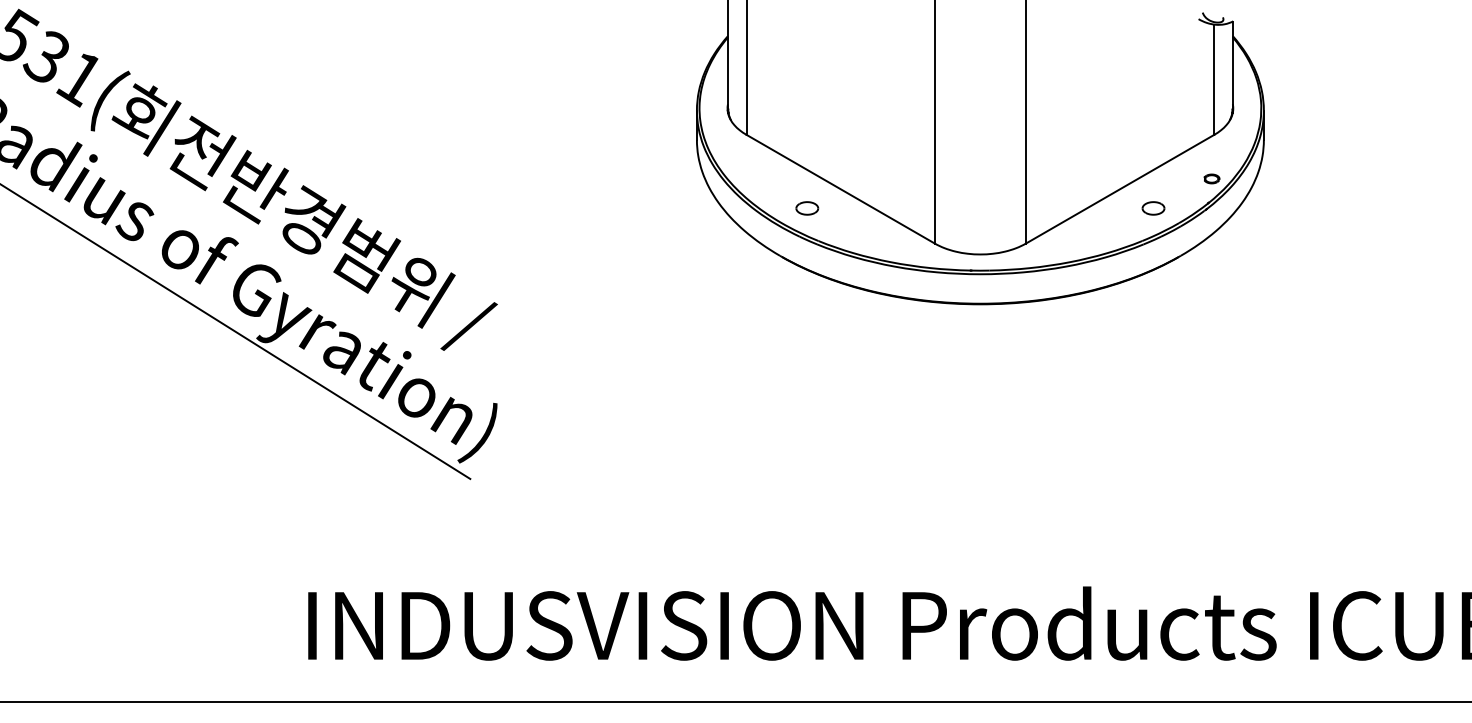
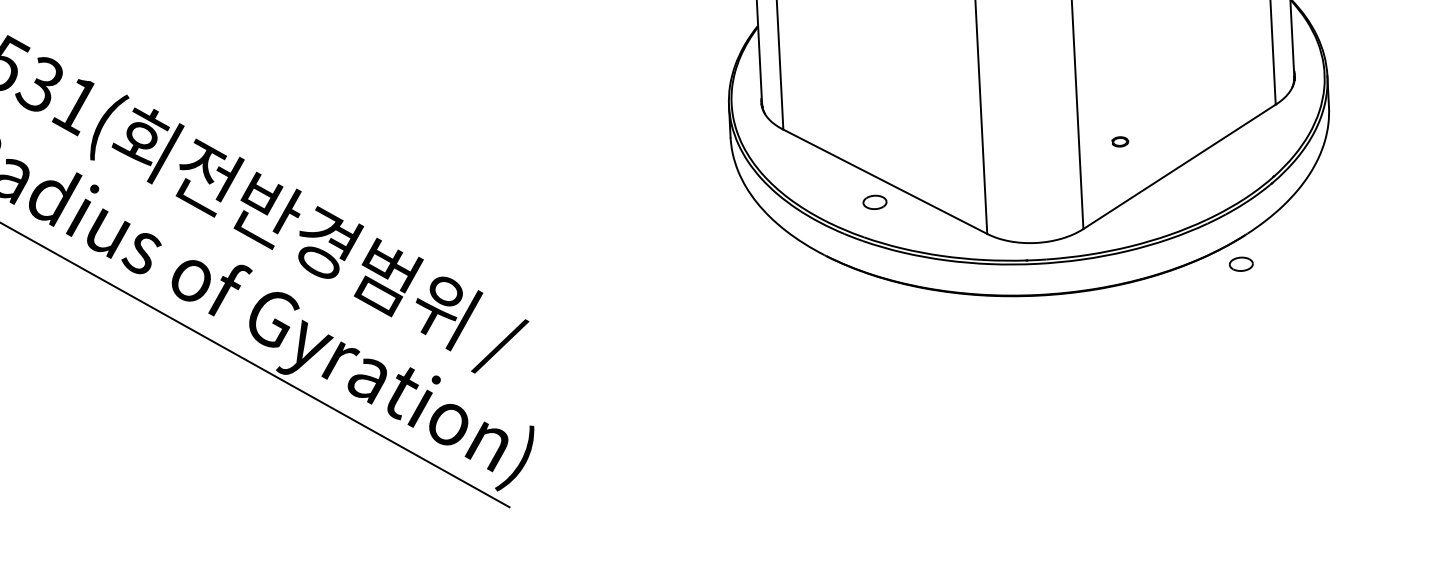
part: (1211, 178) -> (1119, 141), moved
part: (807, 208) -> (875, 202), moved
part: (1153, 208) -> (1241, 264), moved

